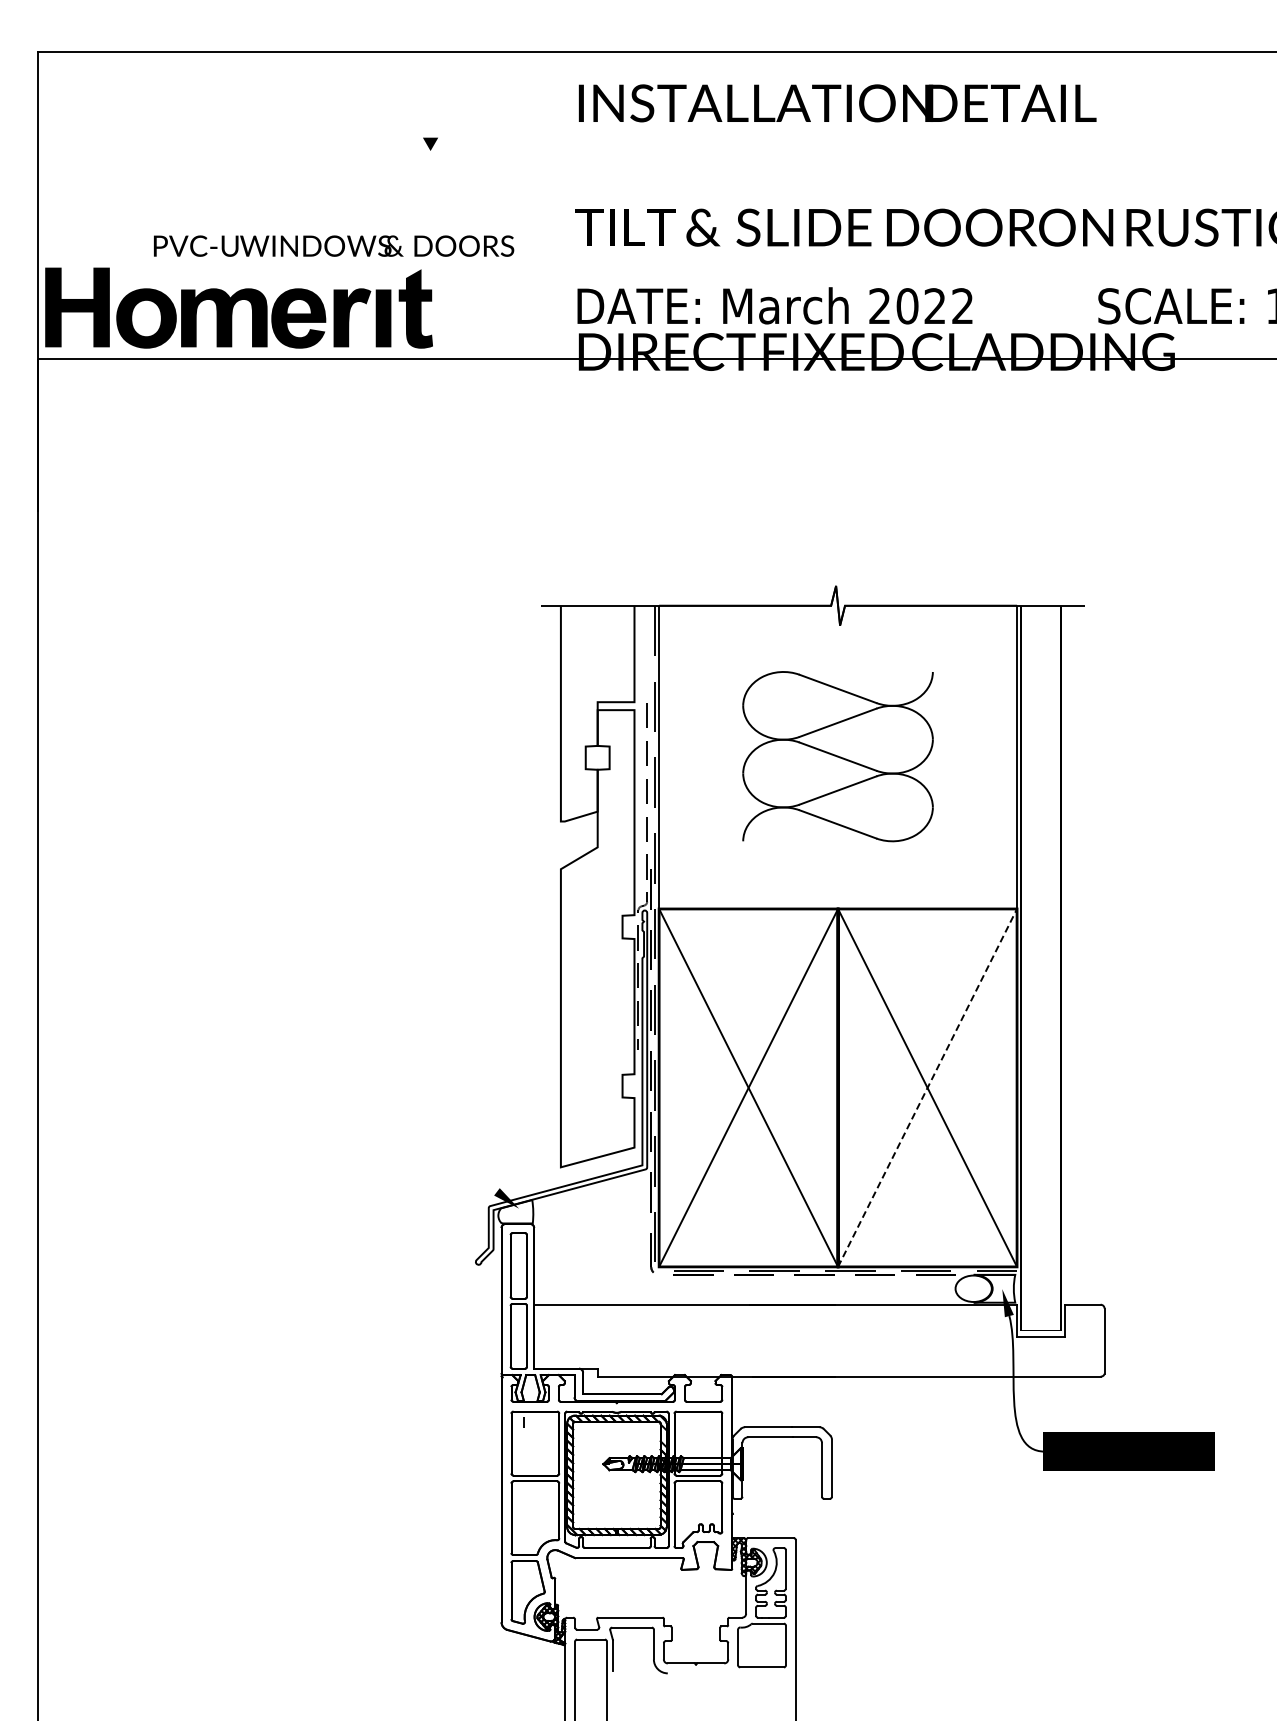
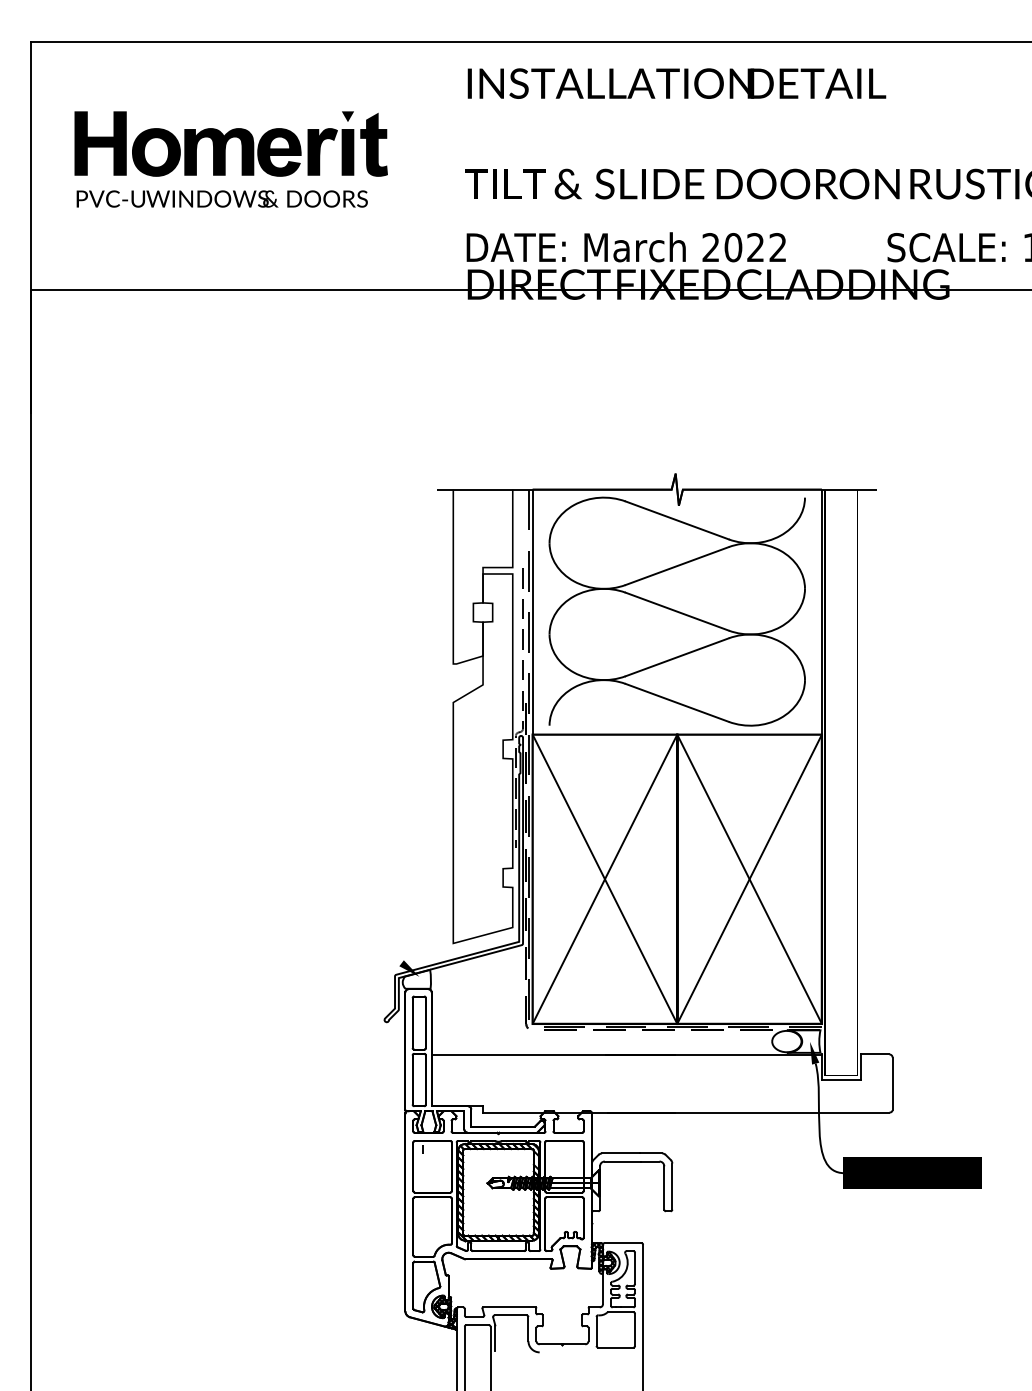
text: (334, 245) -> (222, 198), moved
part: (238, 307) -> (230, 143), moved
part: (837, 756) -> (676, 611), size x1.67
line: (927, 1087) -> (749, 878), dashed -> solid

